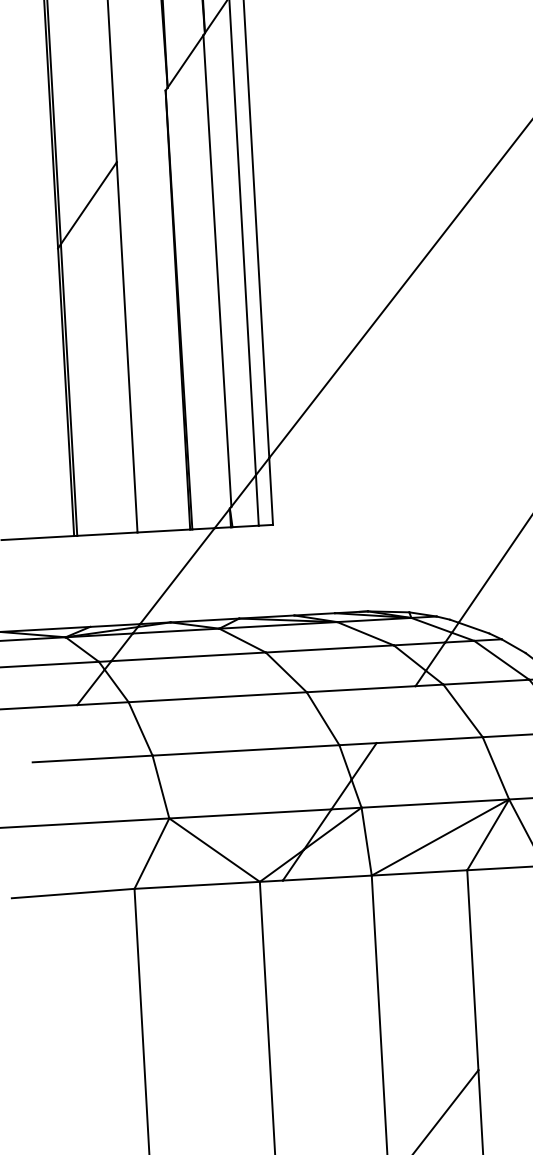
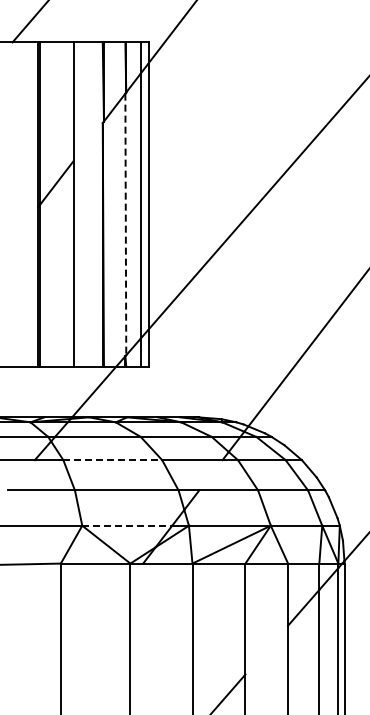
line: (216, 271) -> (125, 224), solid -> dashed
line: (218, 697) -> (113, 460), solid -> dashed
line: (250, 813) -> (127, 525), solid -> dashed

